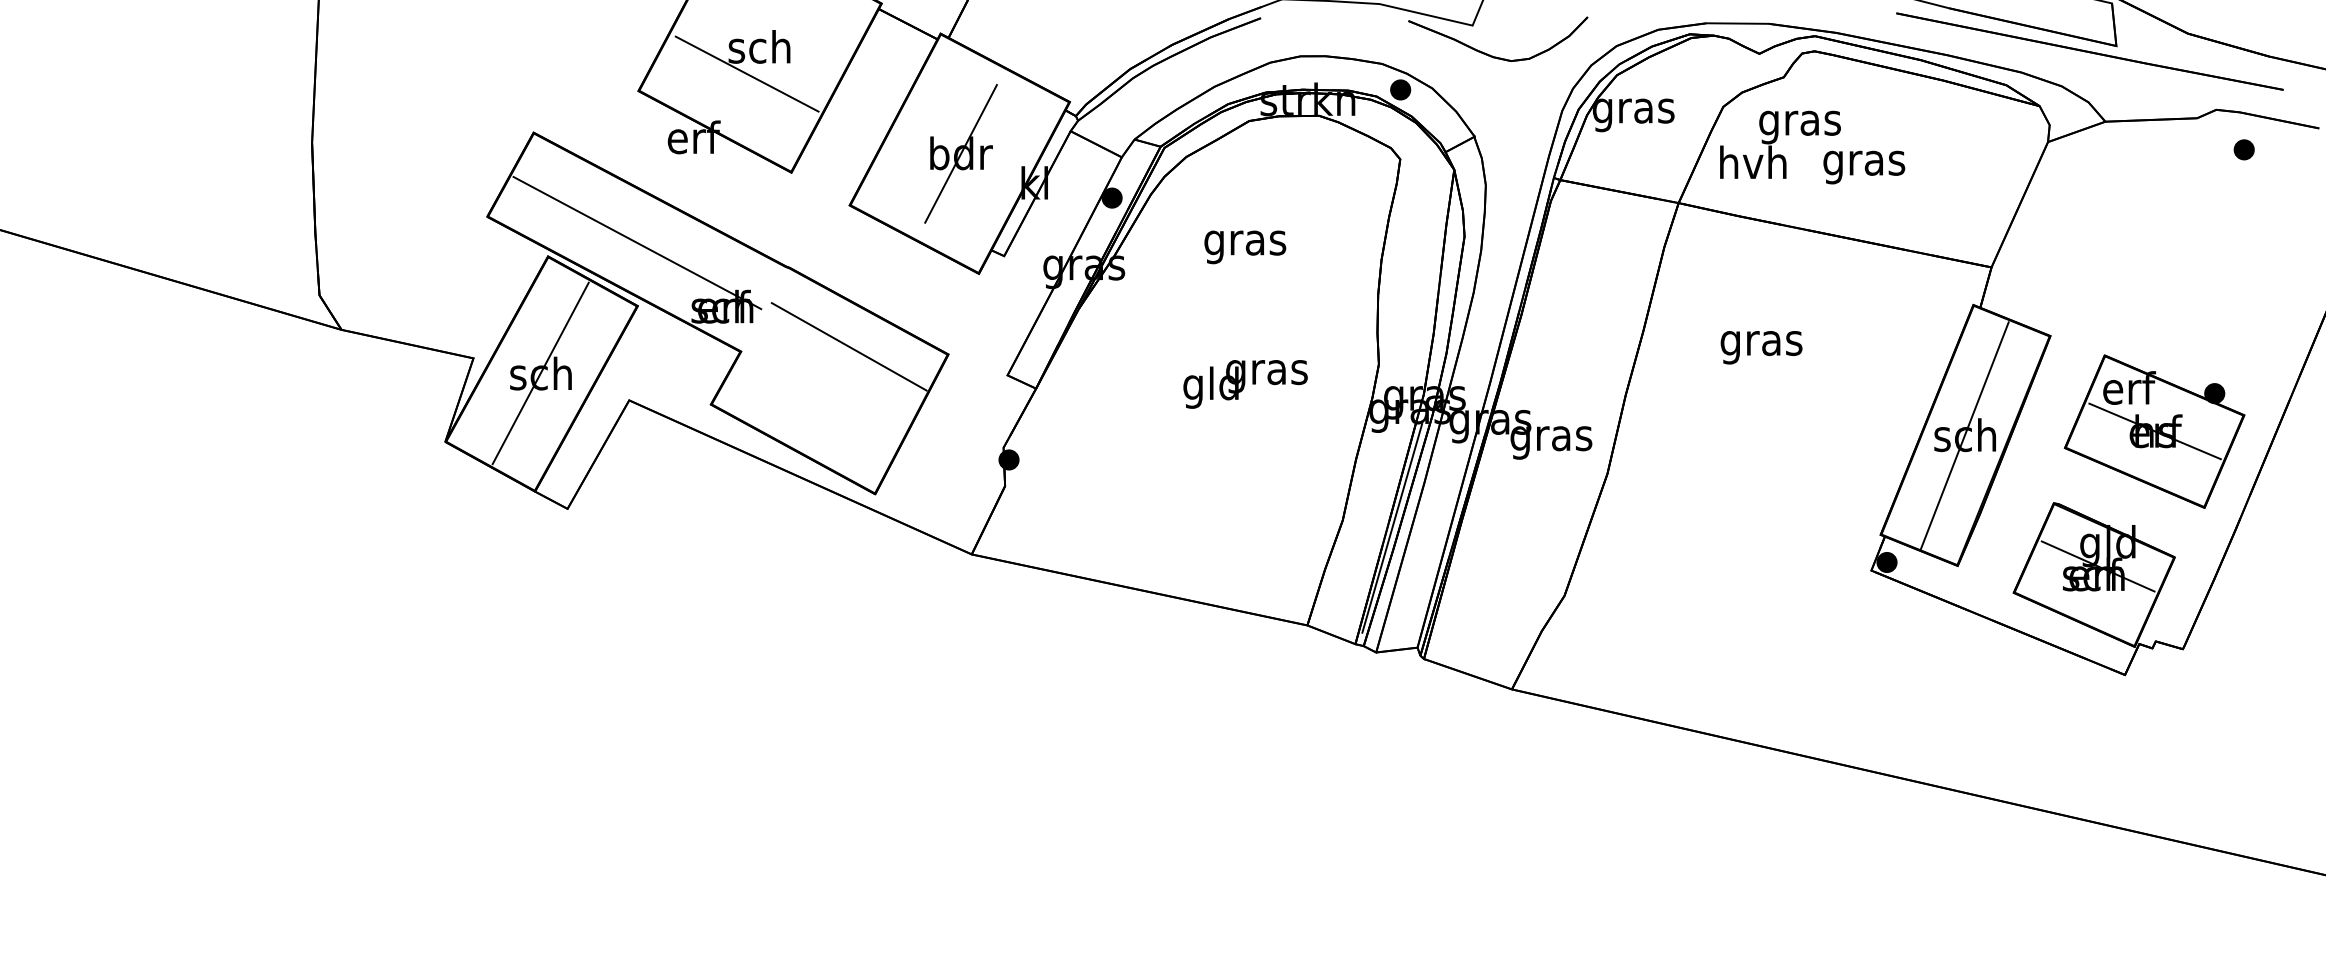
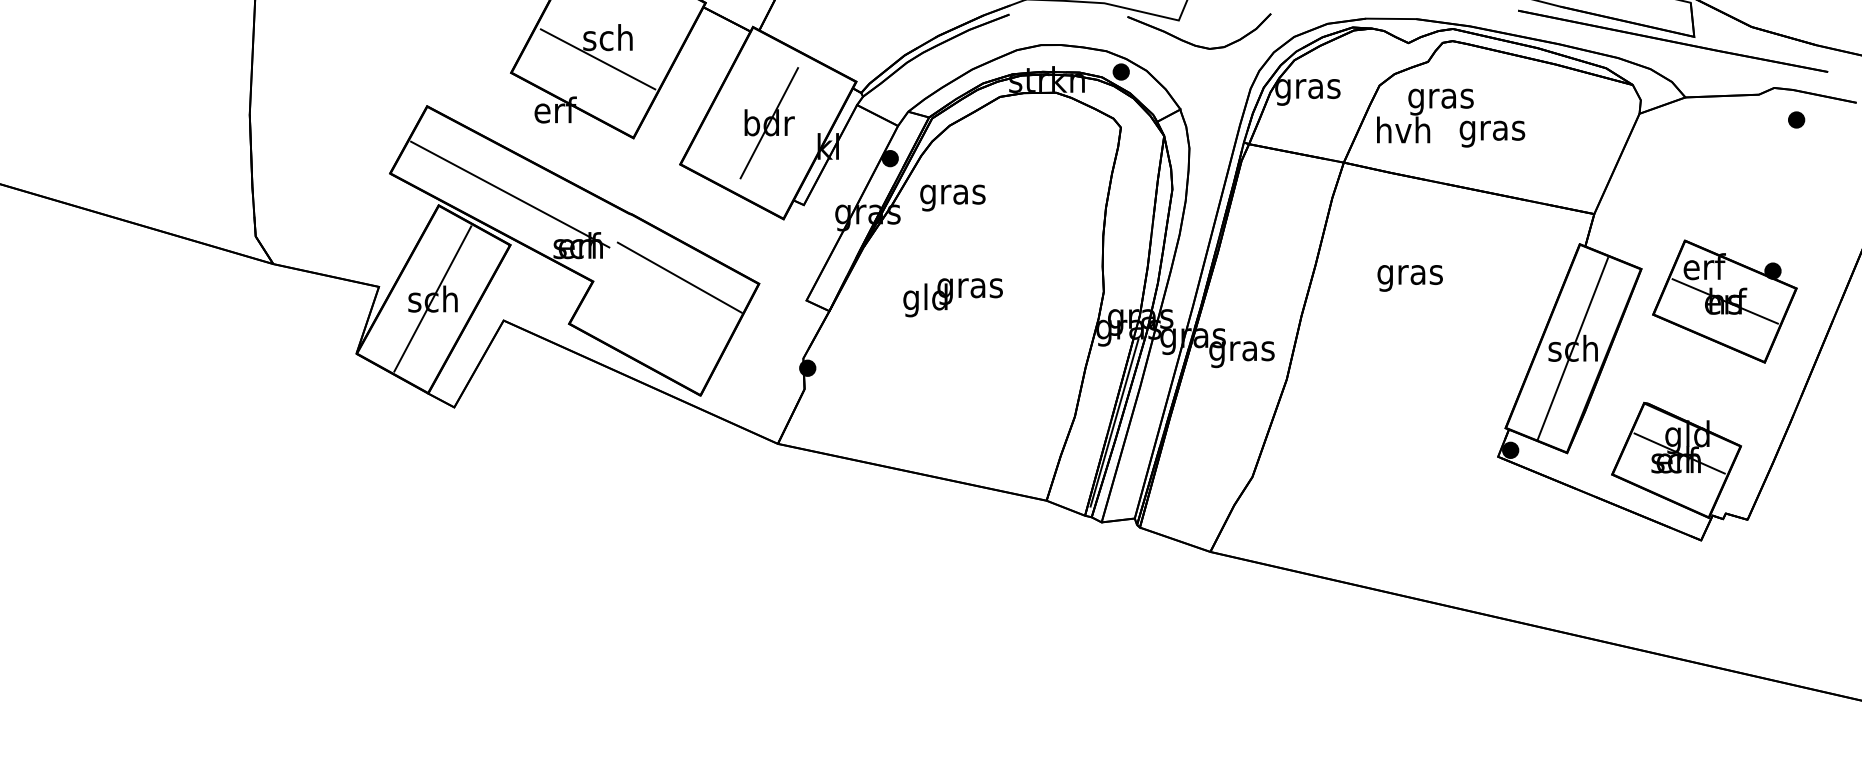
text: (1244, 246) -> (952, 197), moved
text: (1244, 384) -> (952, 297), moved
part: (2154, 431) -> (1724, 301), moved

